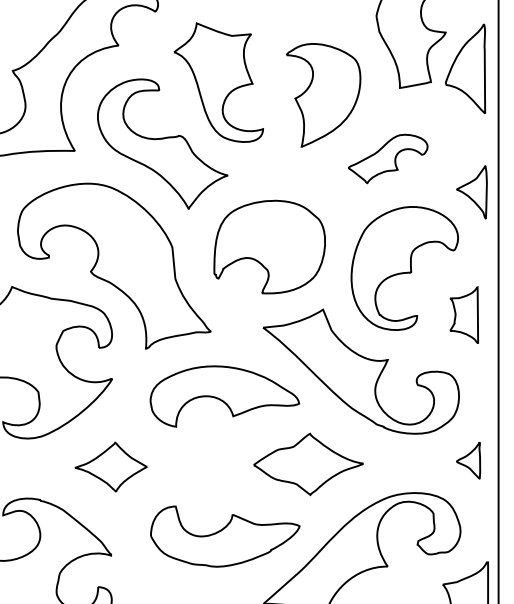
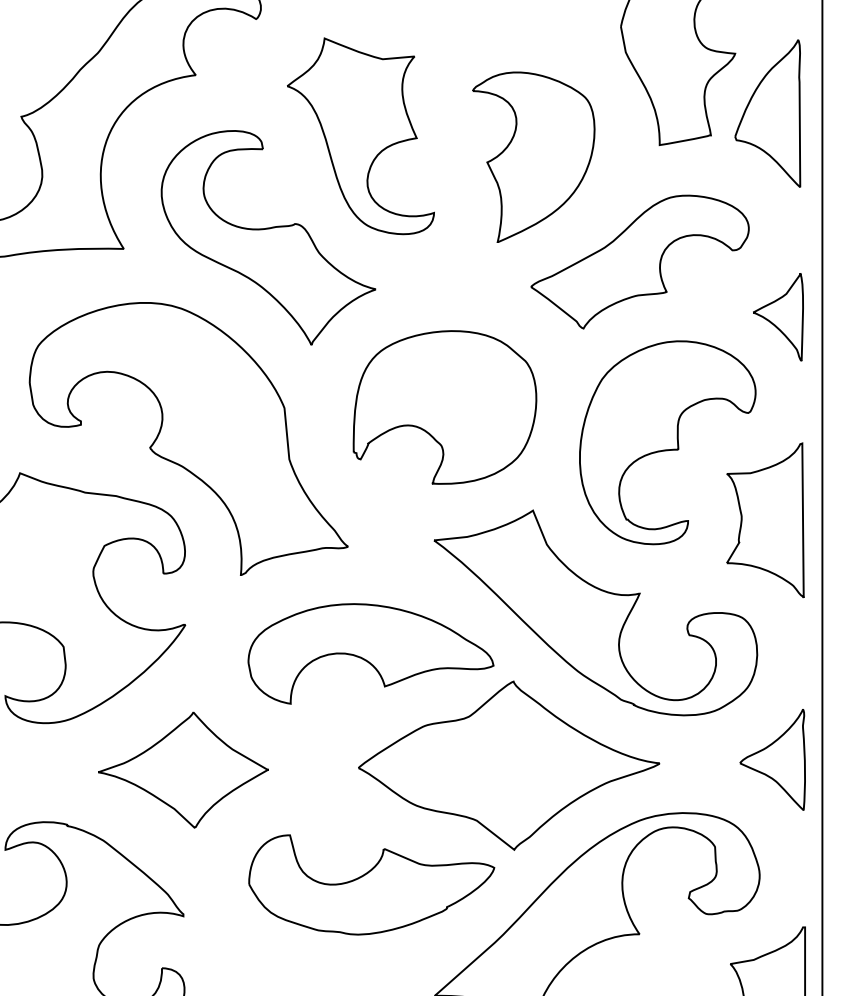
part: (387, 158) -> (639, 261), size x1.67
part: (464, 314) -> (766, 518), size x1.67
part: (468, 460) -> (772, 759), size x1.67
part: (308, 464) -> (508, 765), size x1.67
part: (110, 466) -> (182, 769), size x1.43

